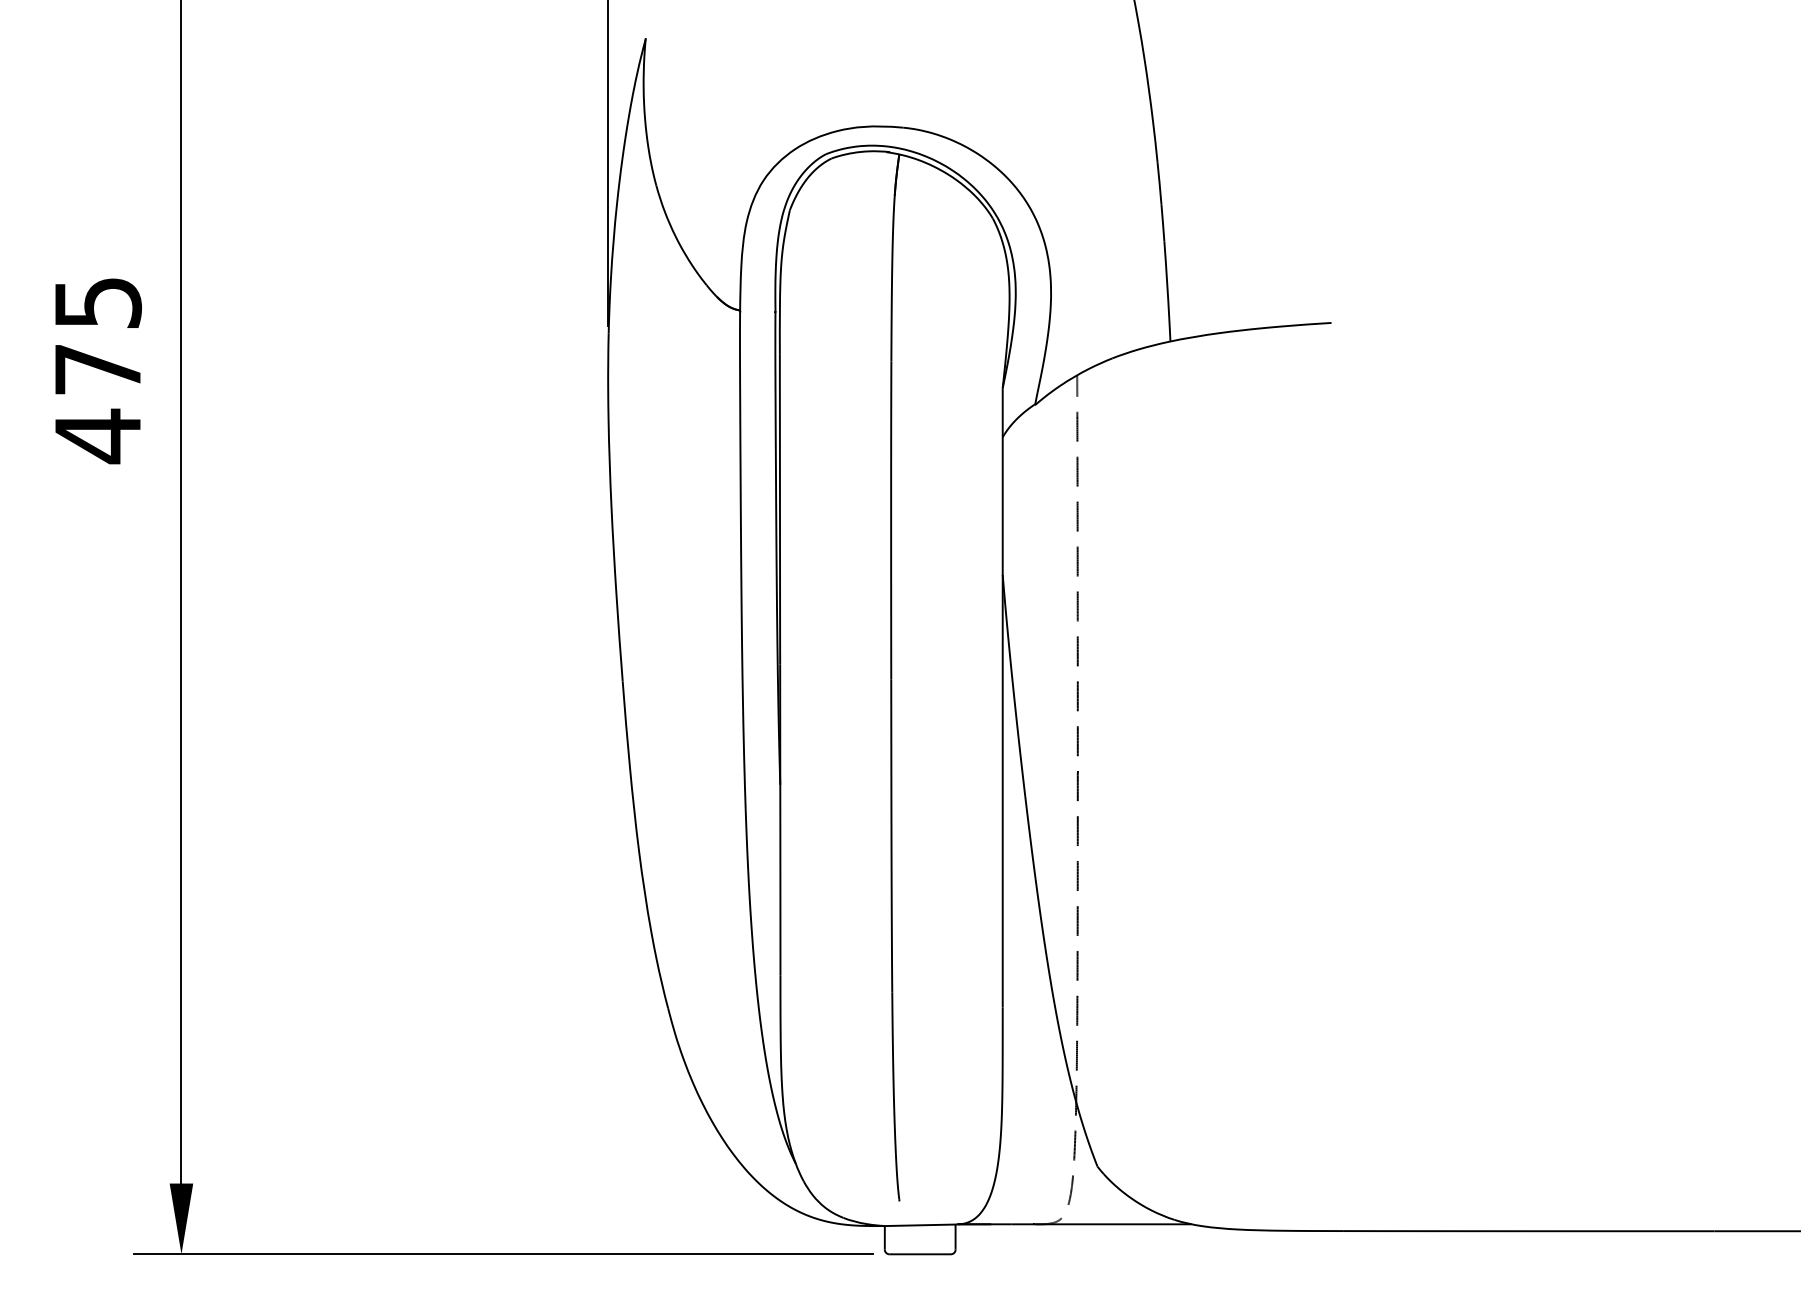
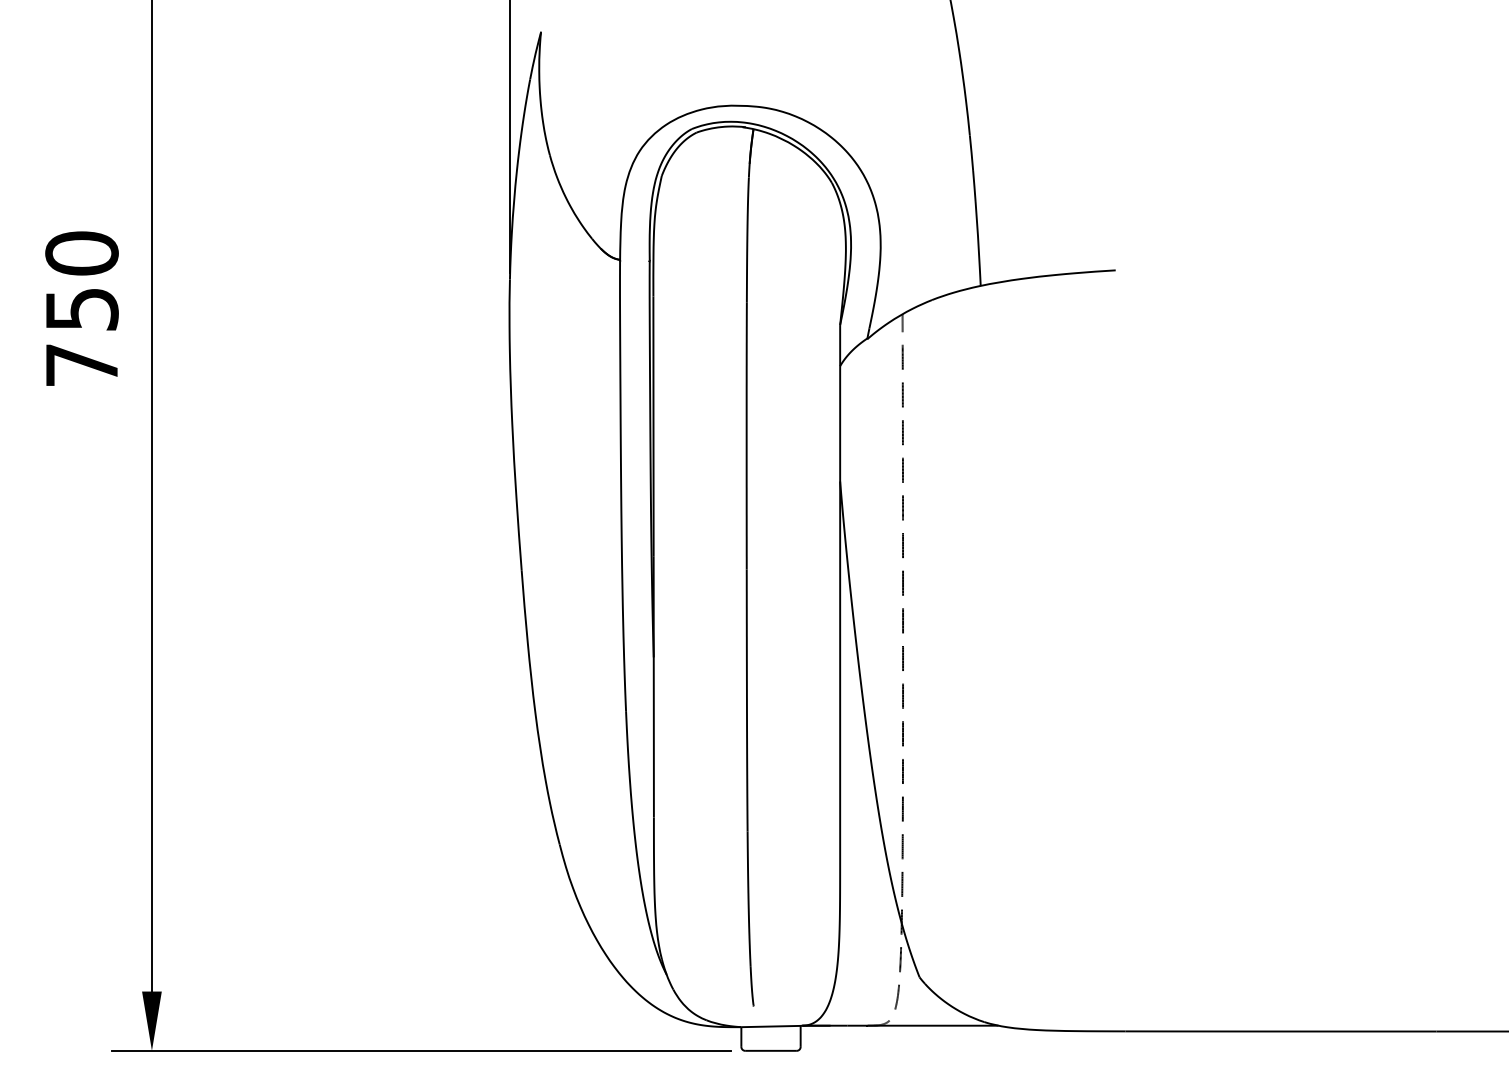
text: (98, 370) -> (82, 310), 475 -> 750

